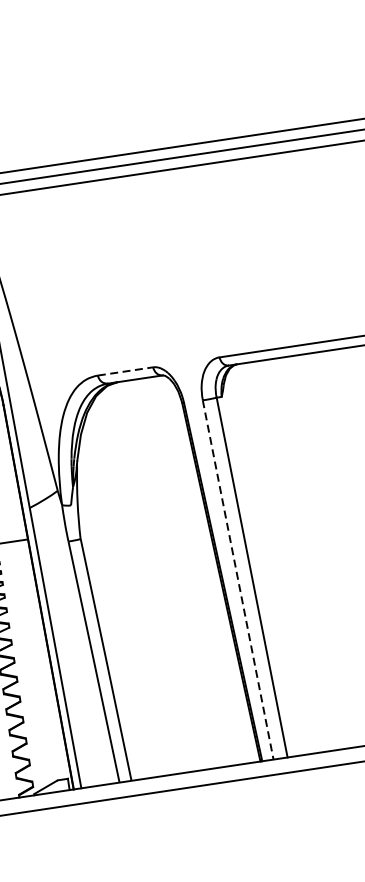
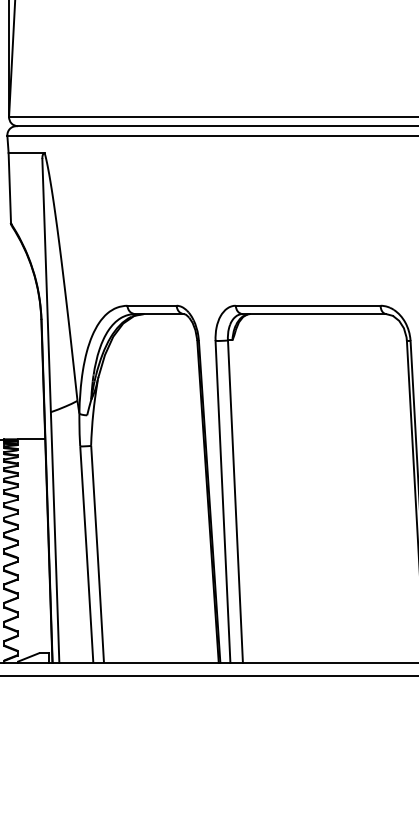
line: (126, 371) -> (152, 305), dashed -> solid
line: (238, 580) -> (223, 502), dashed -> solid

